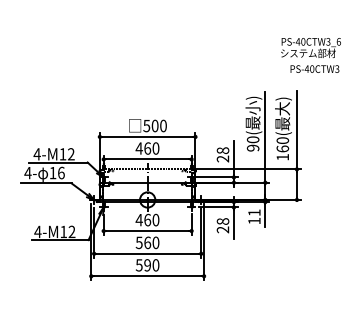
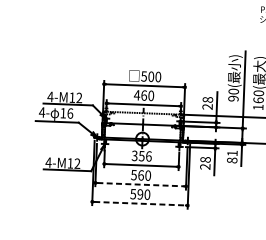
text: (147, 219) -> (141, 155), 460 -> 356
text: (254, 220) -> (232, 159), 11 -> 81
line: (148, 253) -> (141, 184), solid -> dashed
line: (148, 276) -> (140, 203), solid -> dashed

